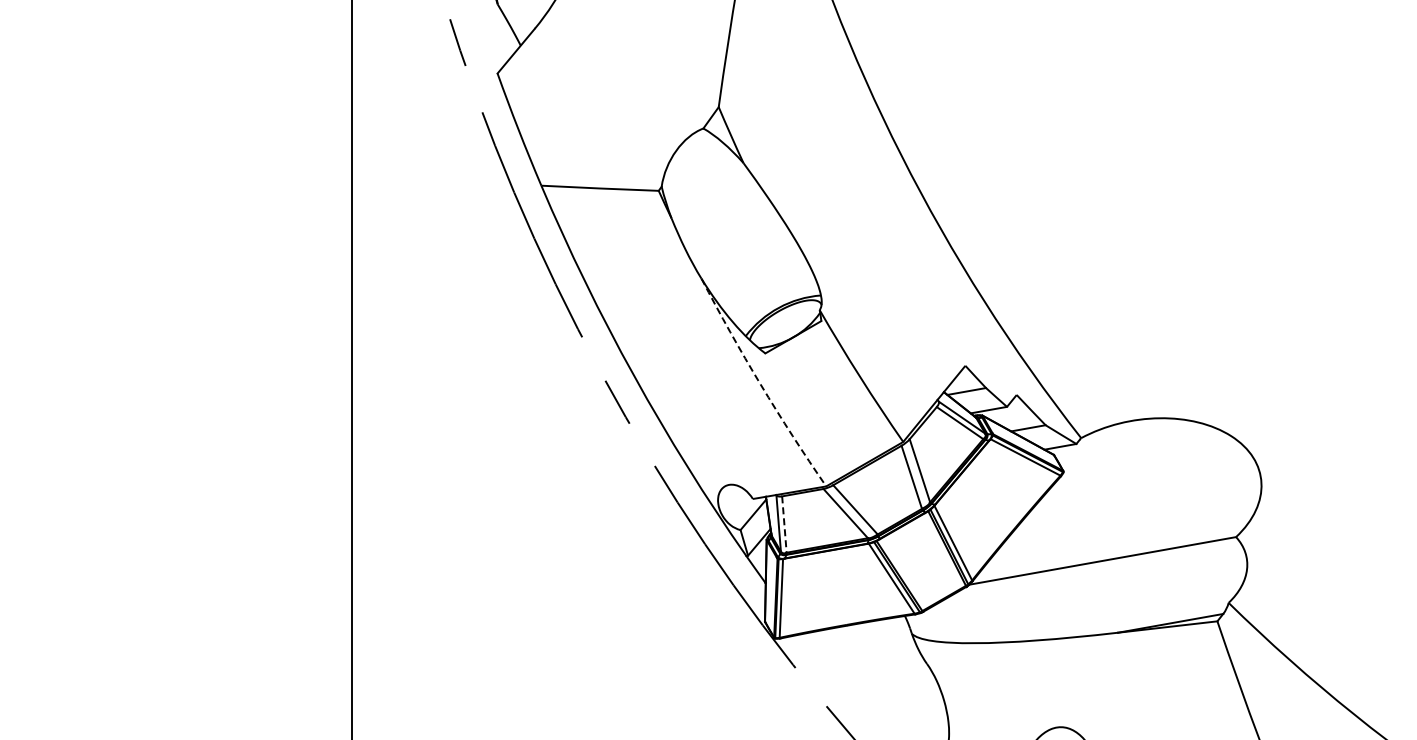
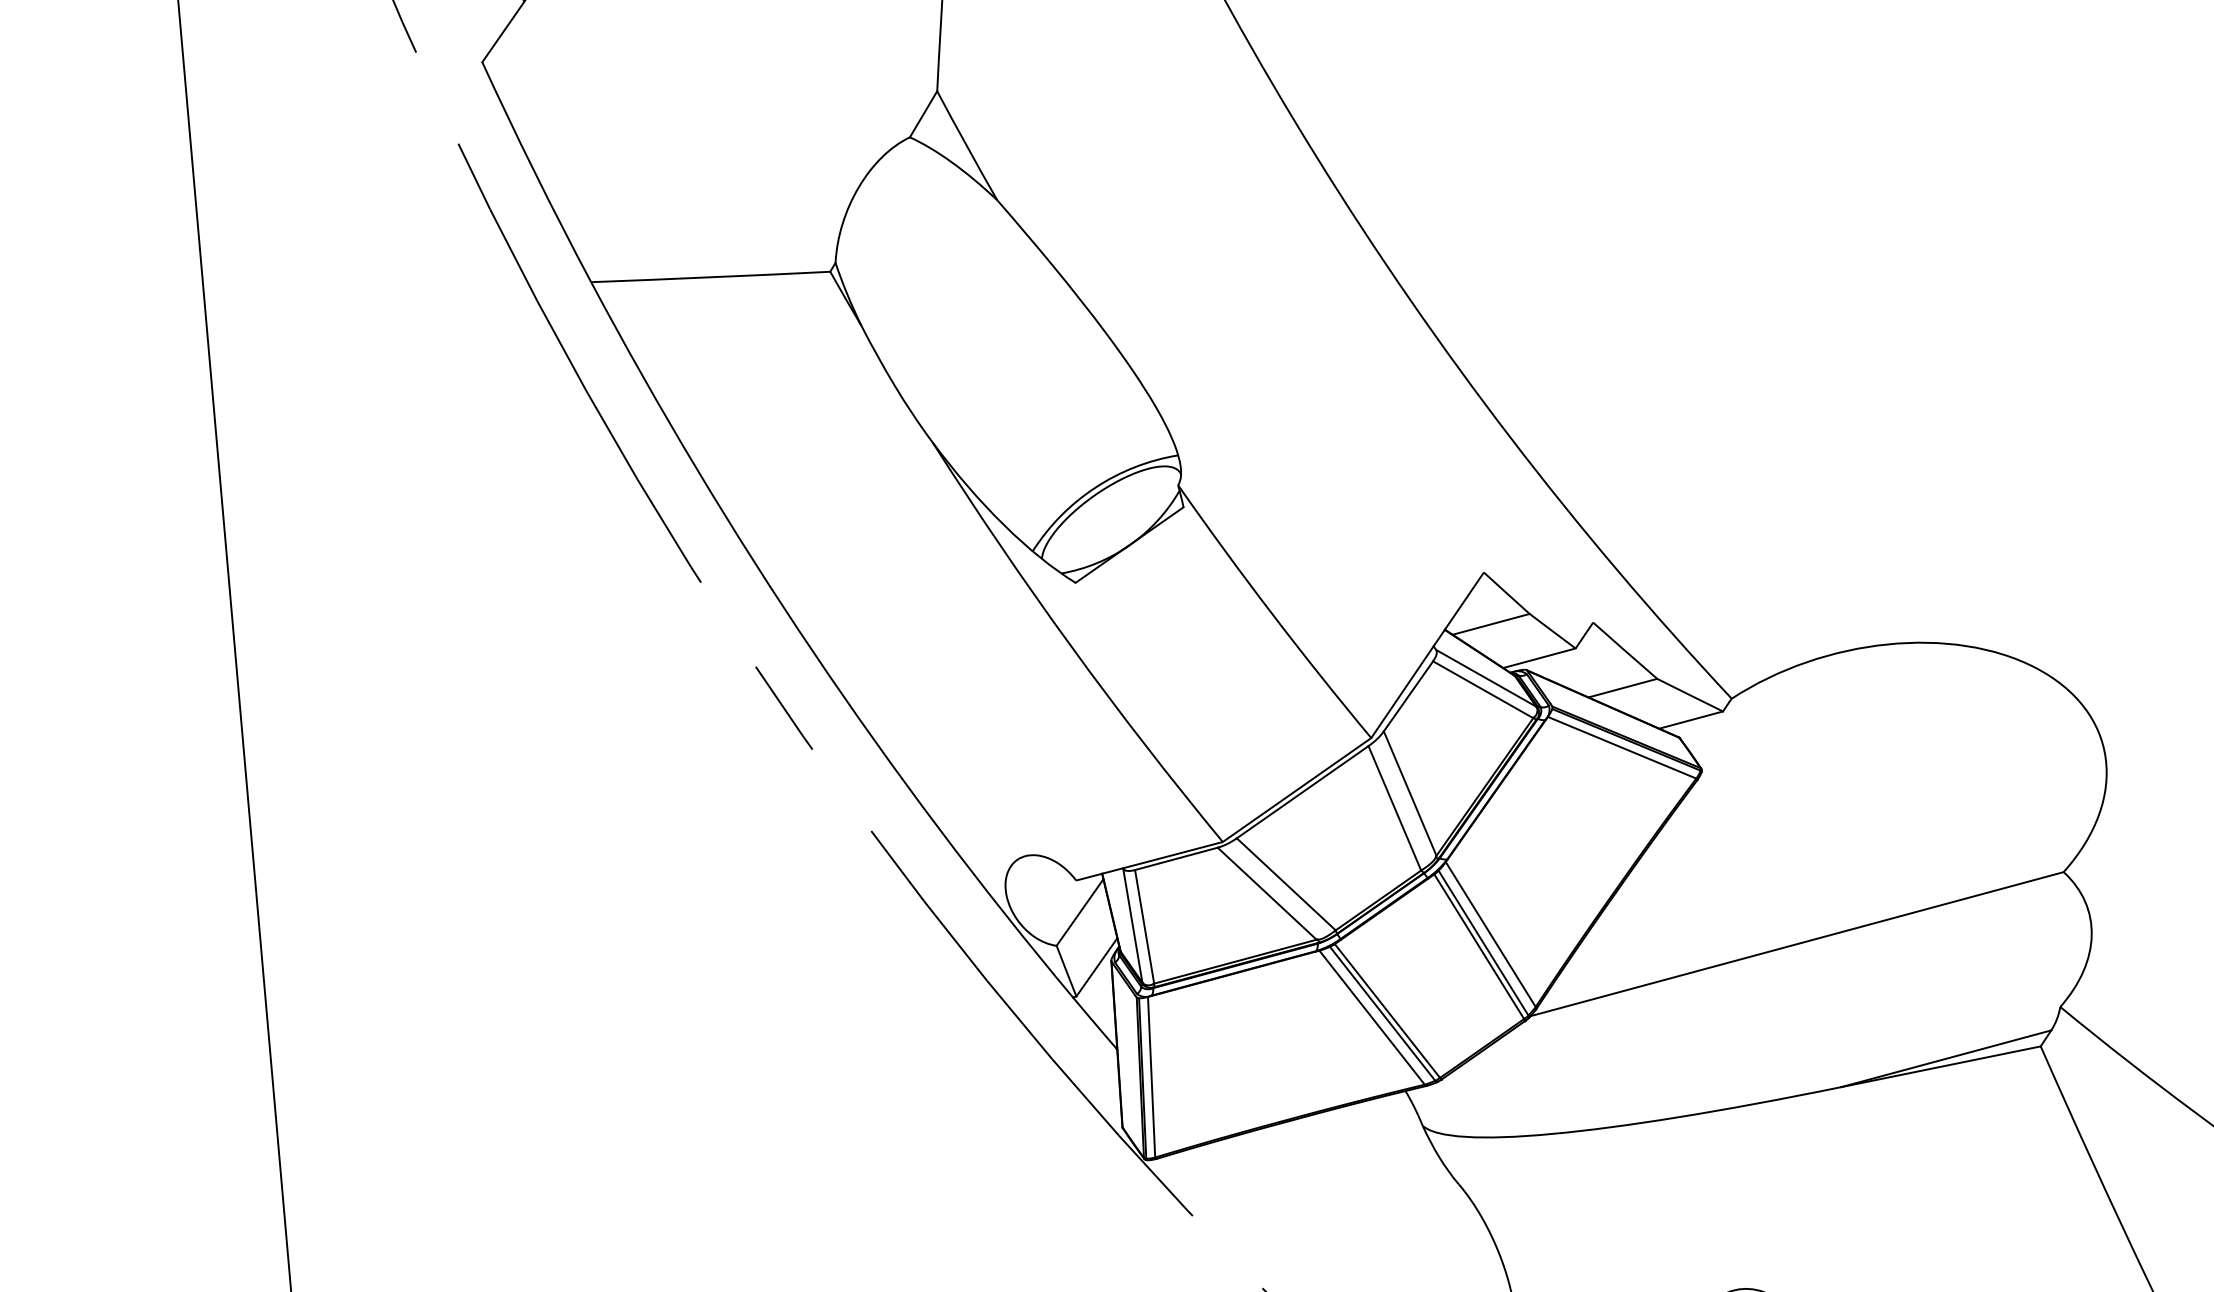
arc: (760, 384) -> (1071, 646), dashed -> solid
line: (784, 525) -> (1144, 928), dashed -> solid

